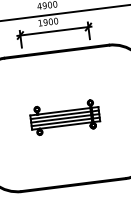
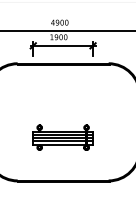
part: (64, 117) -> (62, 137), moved

